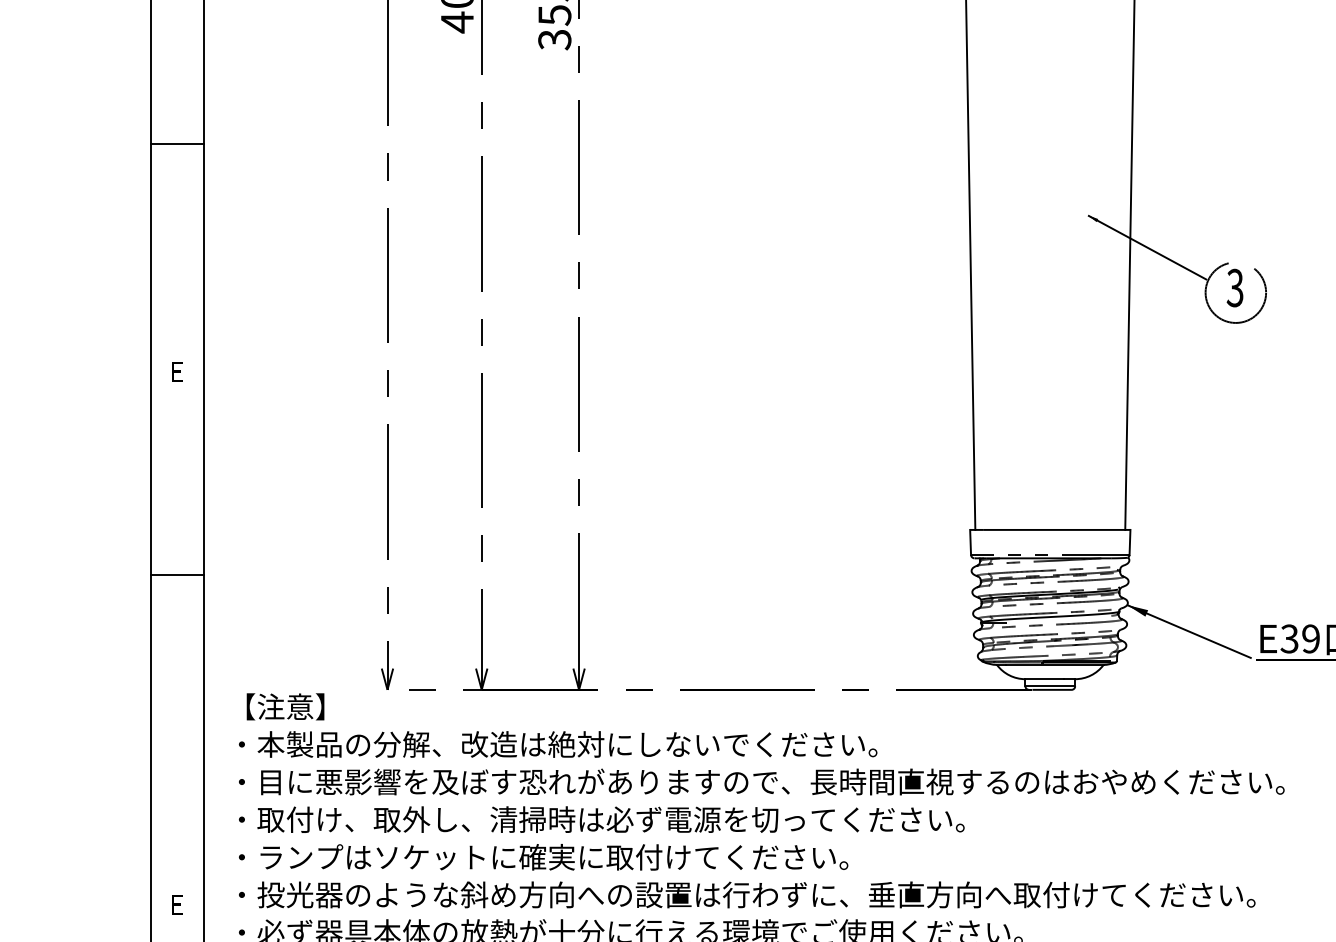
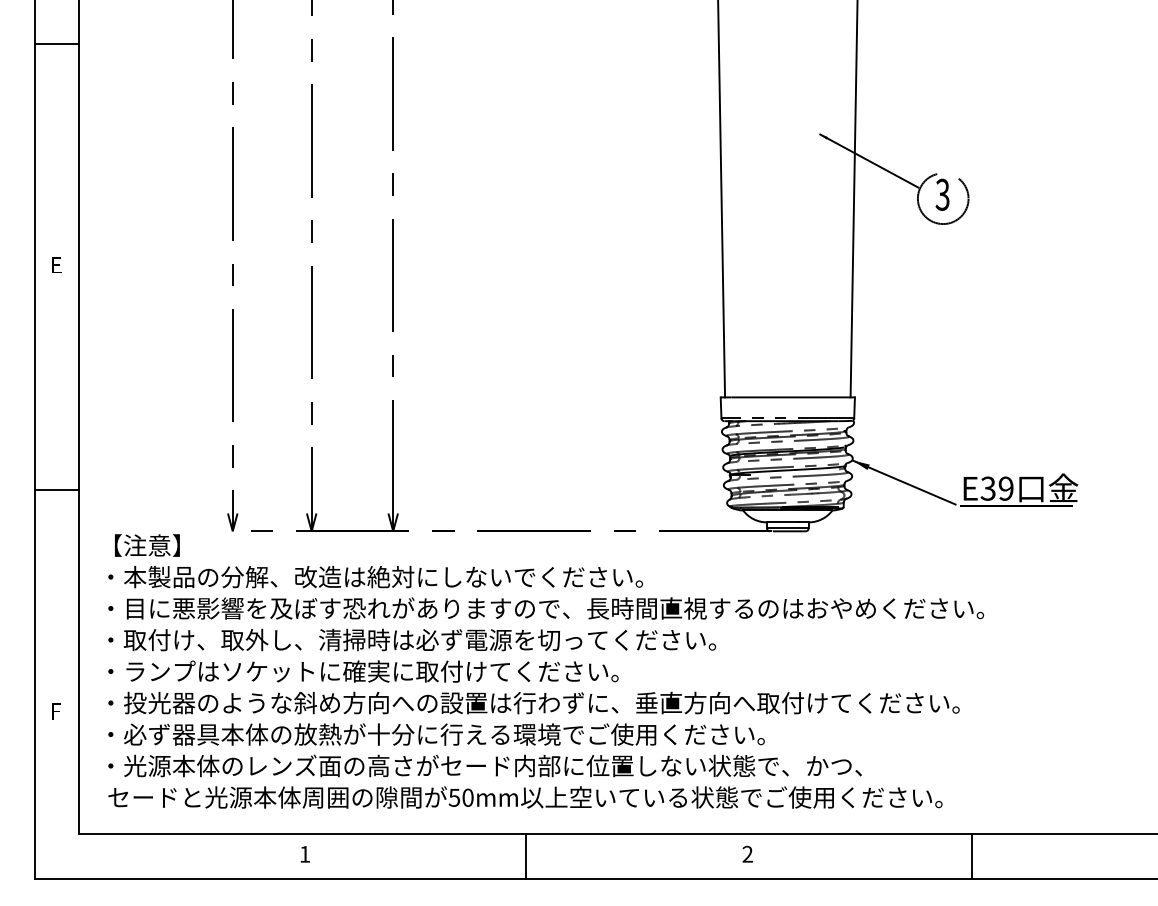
line: (177, 144) -> (56, 44), moved
line: (177, 575) -> (56, 490), moved
text: (178, 908) -> (57, 714), E -> F

